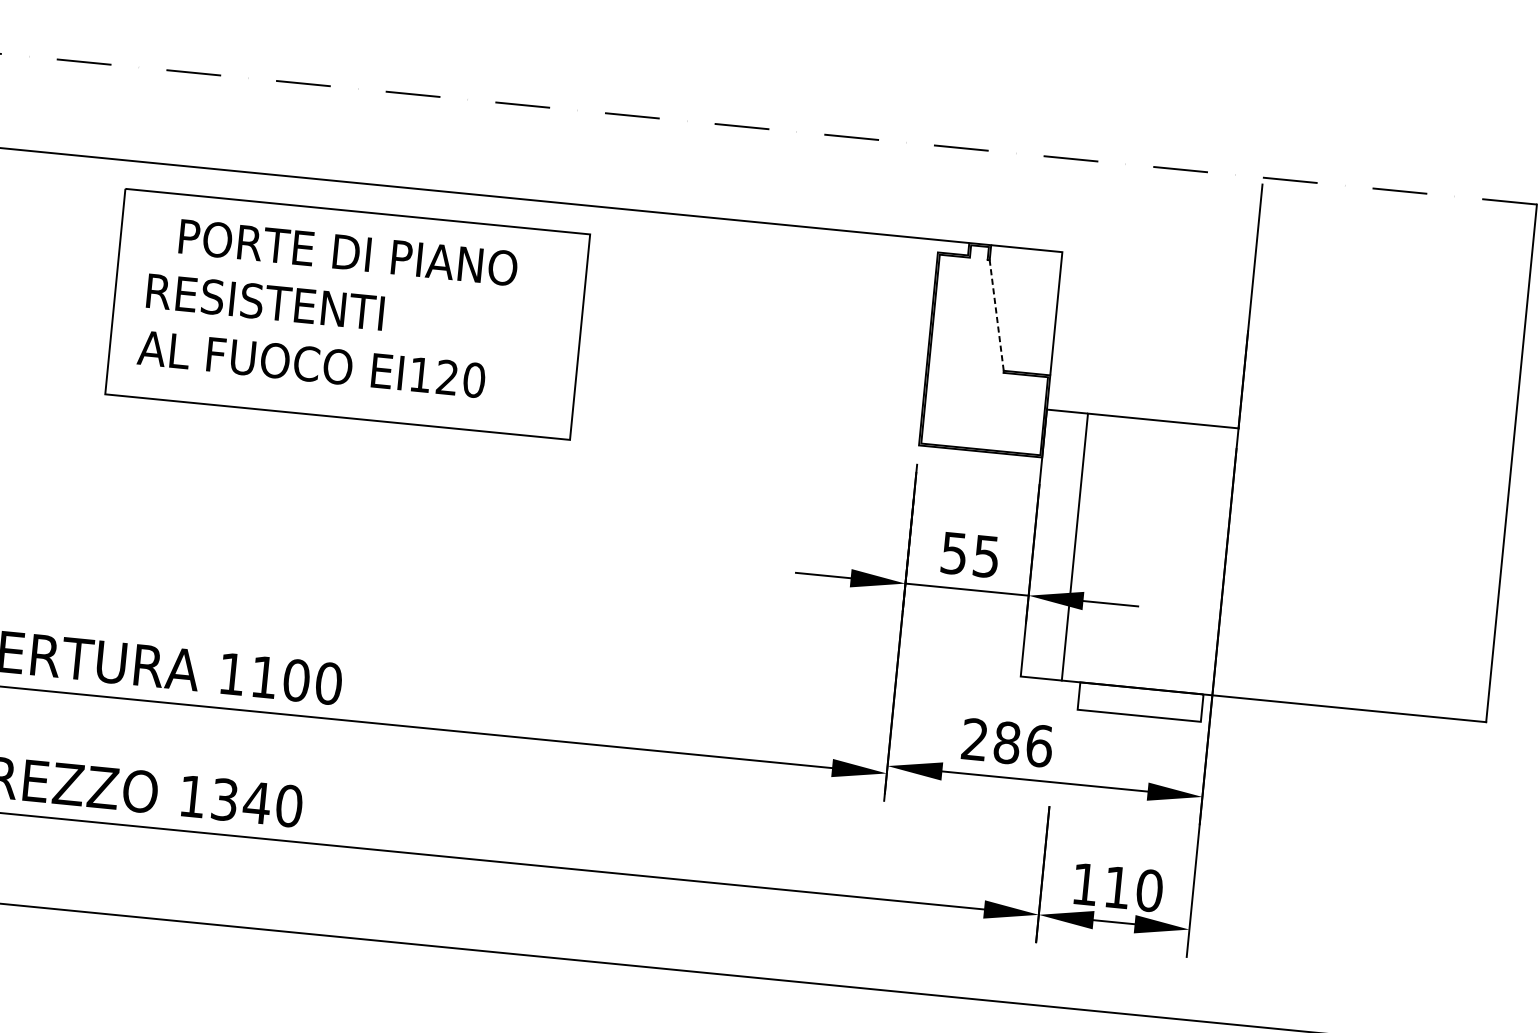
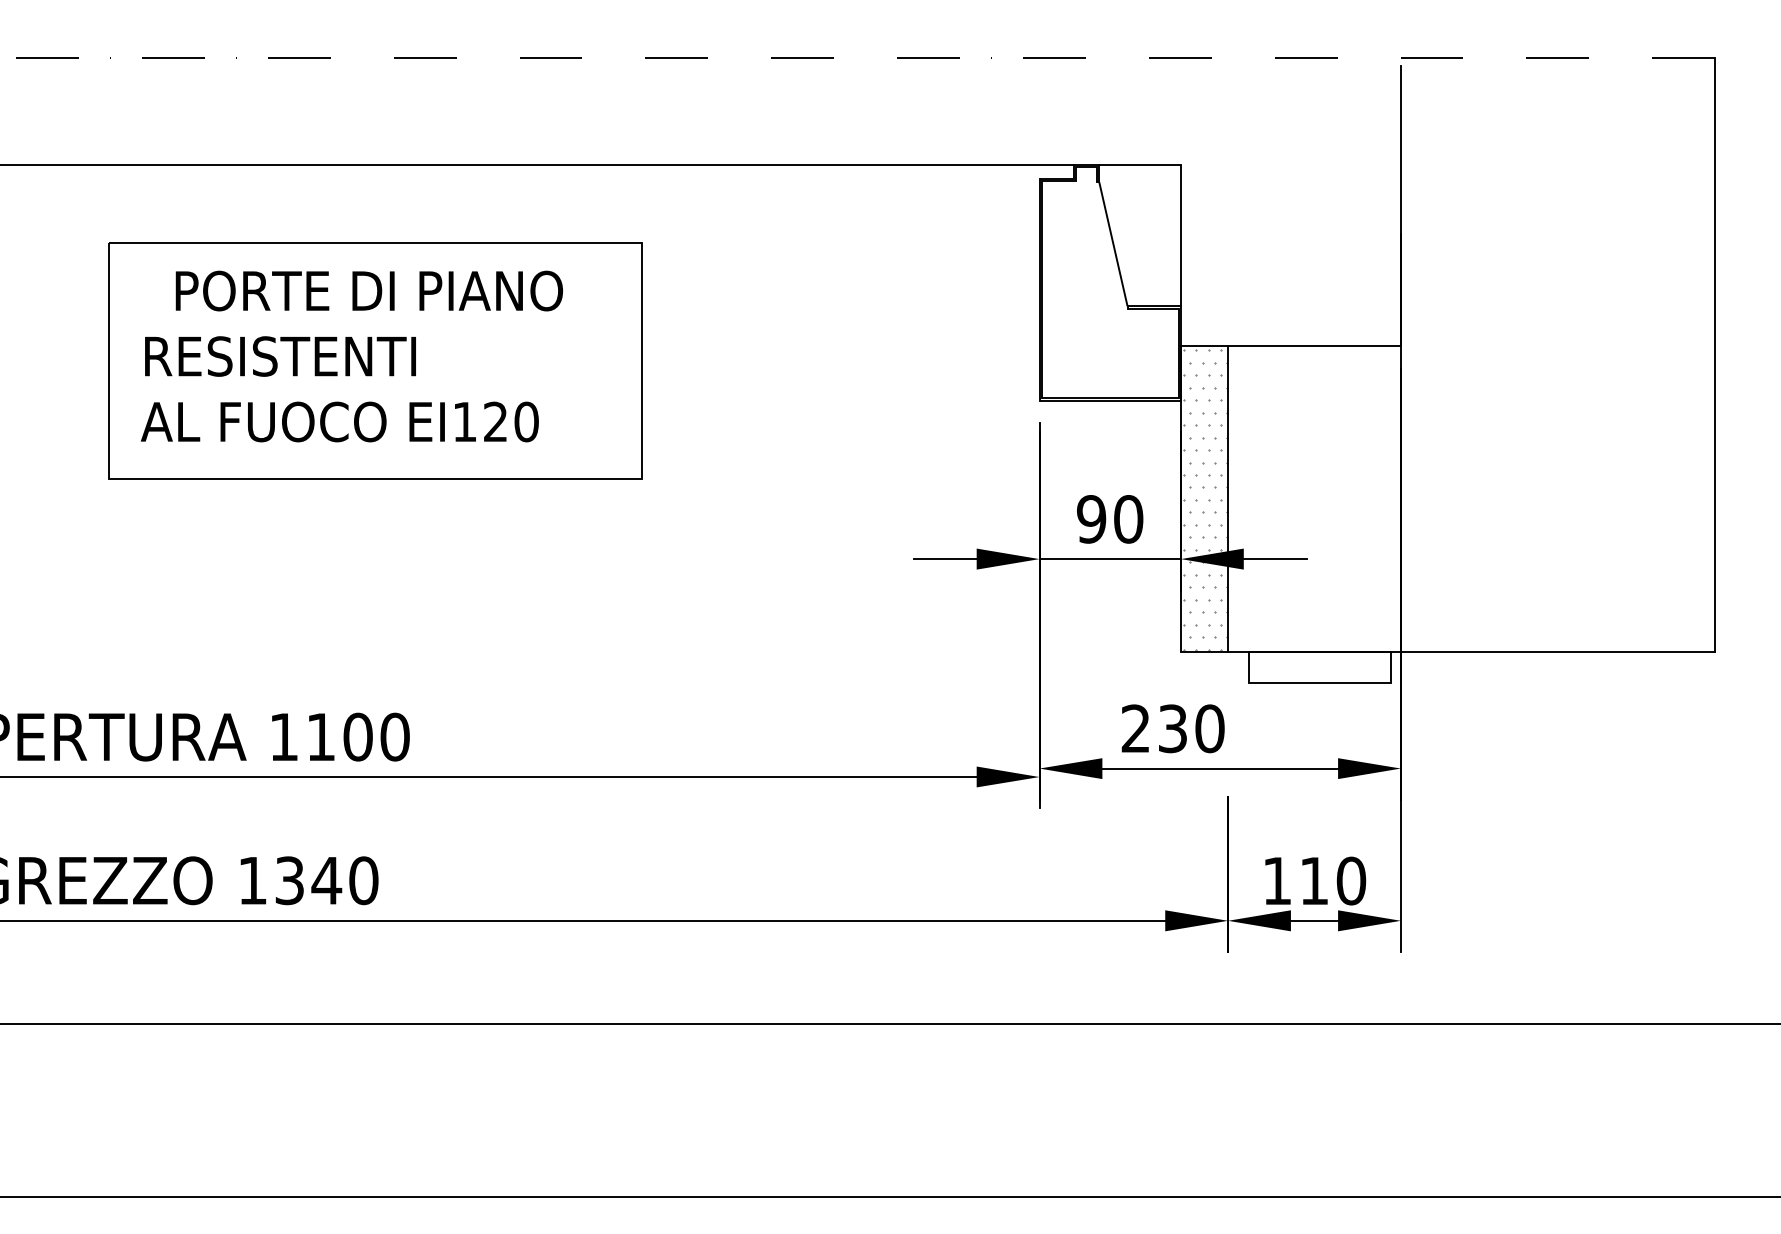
part: (347, 313) -> (375, 360), moved
line: (996, 315) -> (1113, 244), dashed -> solid
hatch: (1055, 545) -> (1205, 499), added
text: (970, 555) -> (1110, 519), 55 -> 90
text: (1023, 744) -> (1191, 728), 286 -> 230

